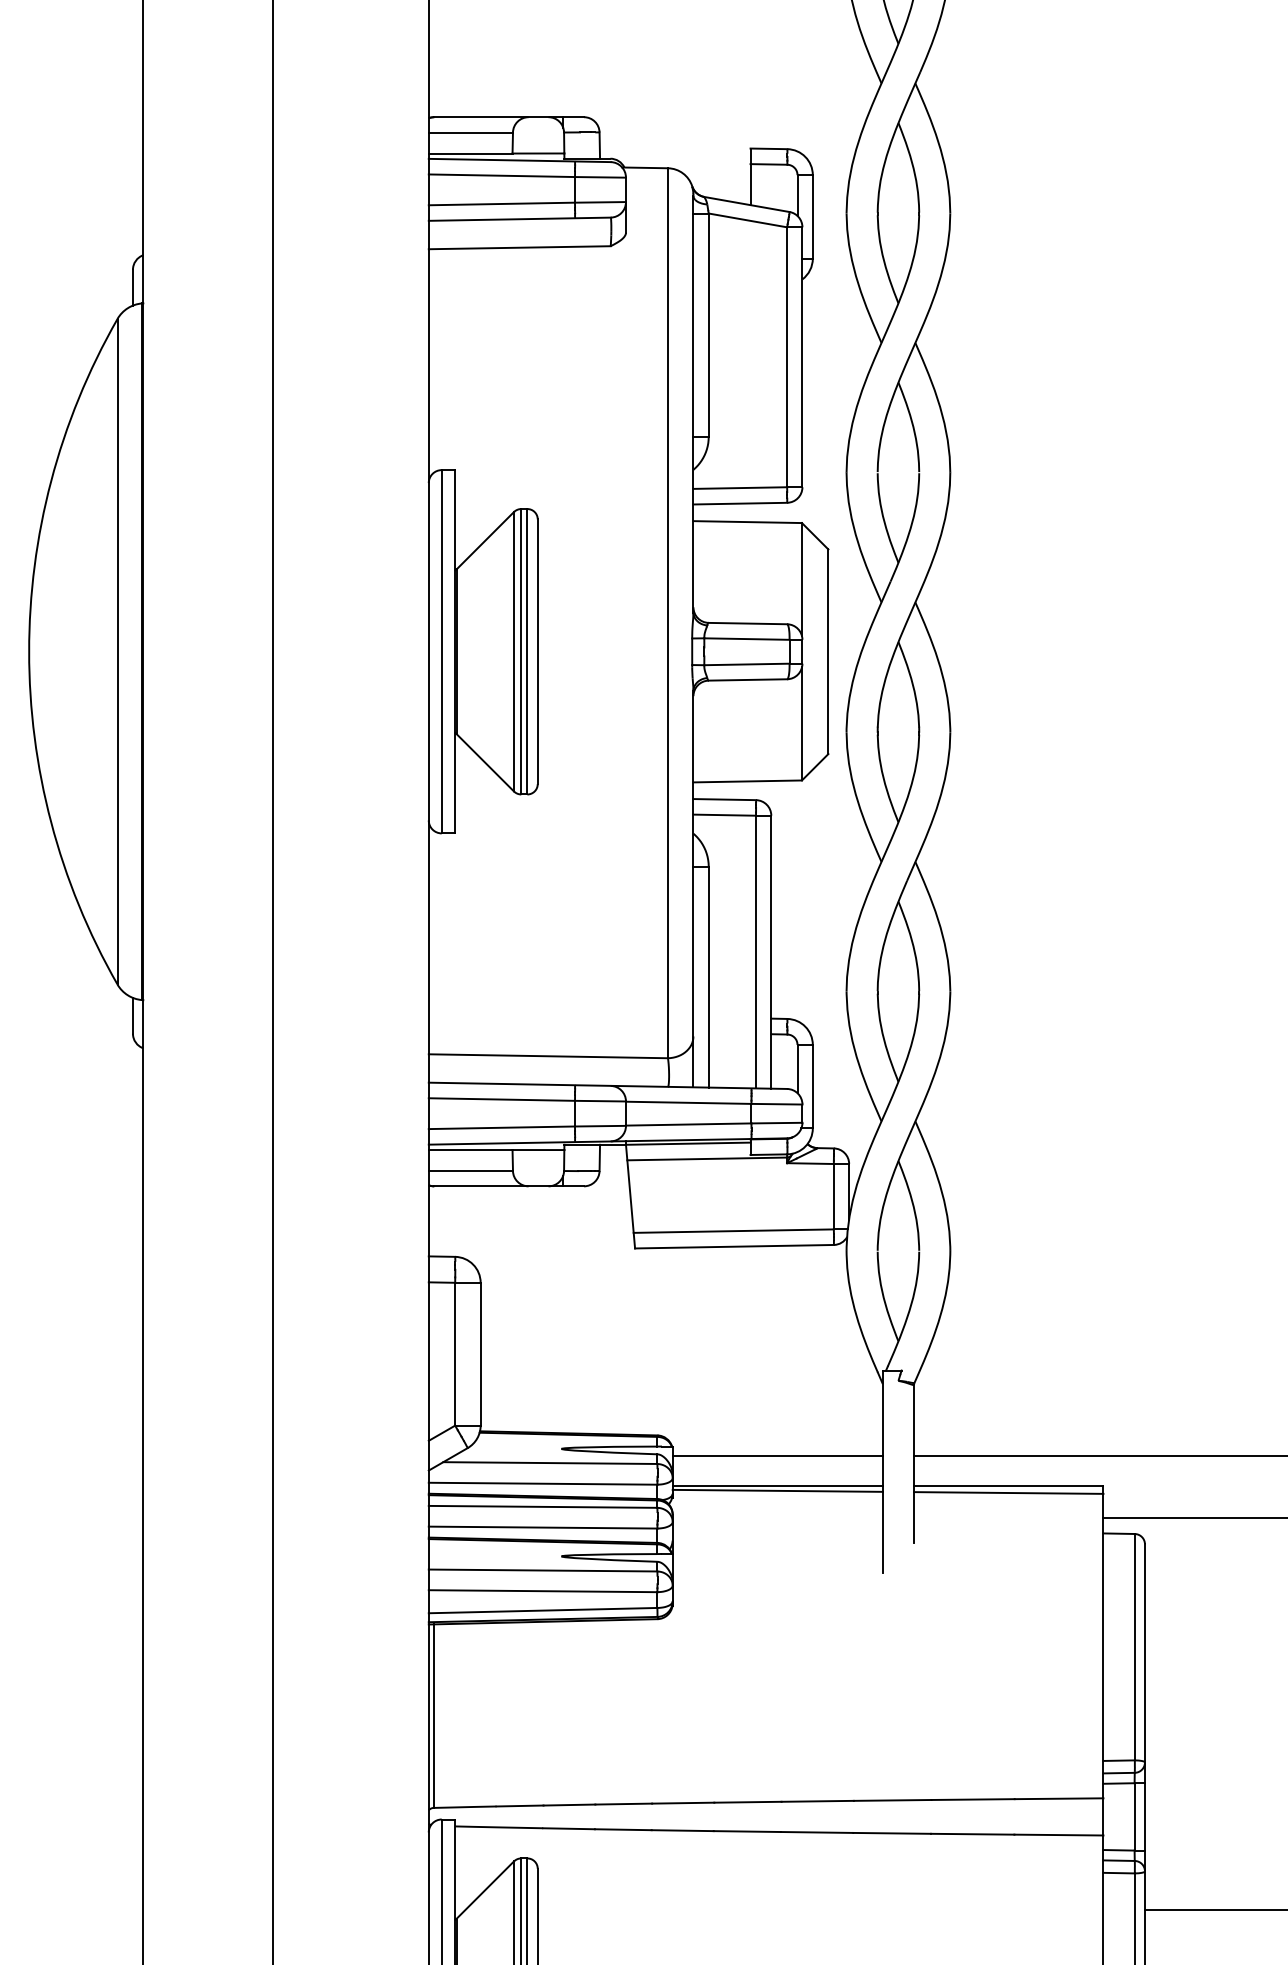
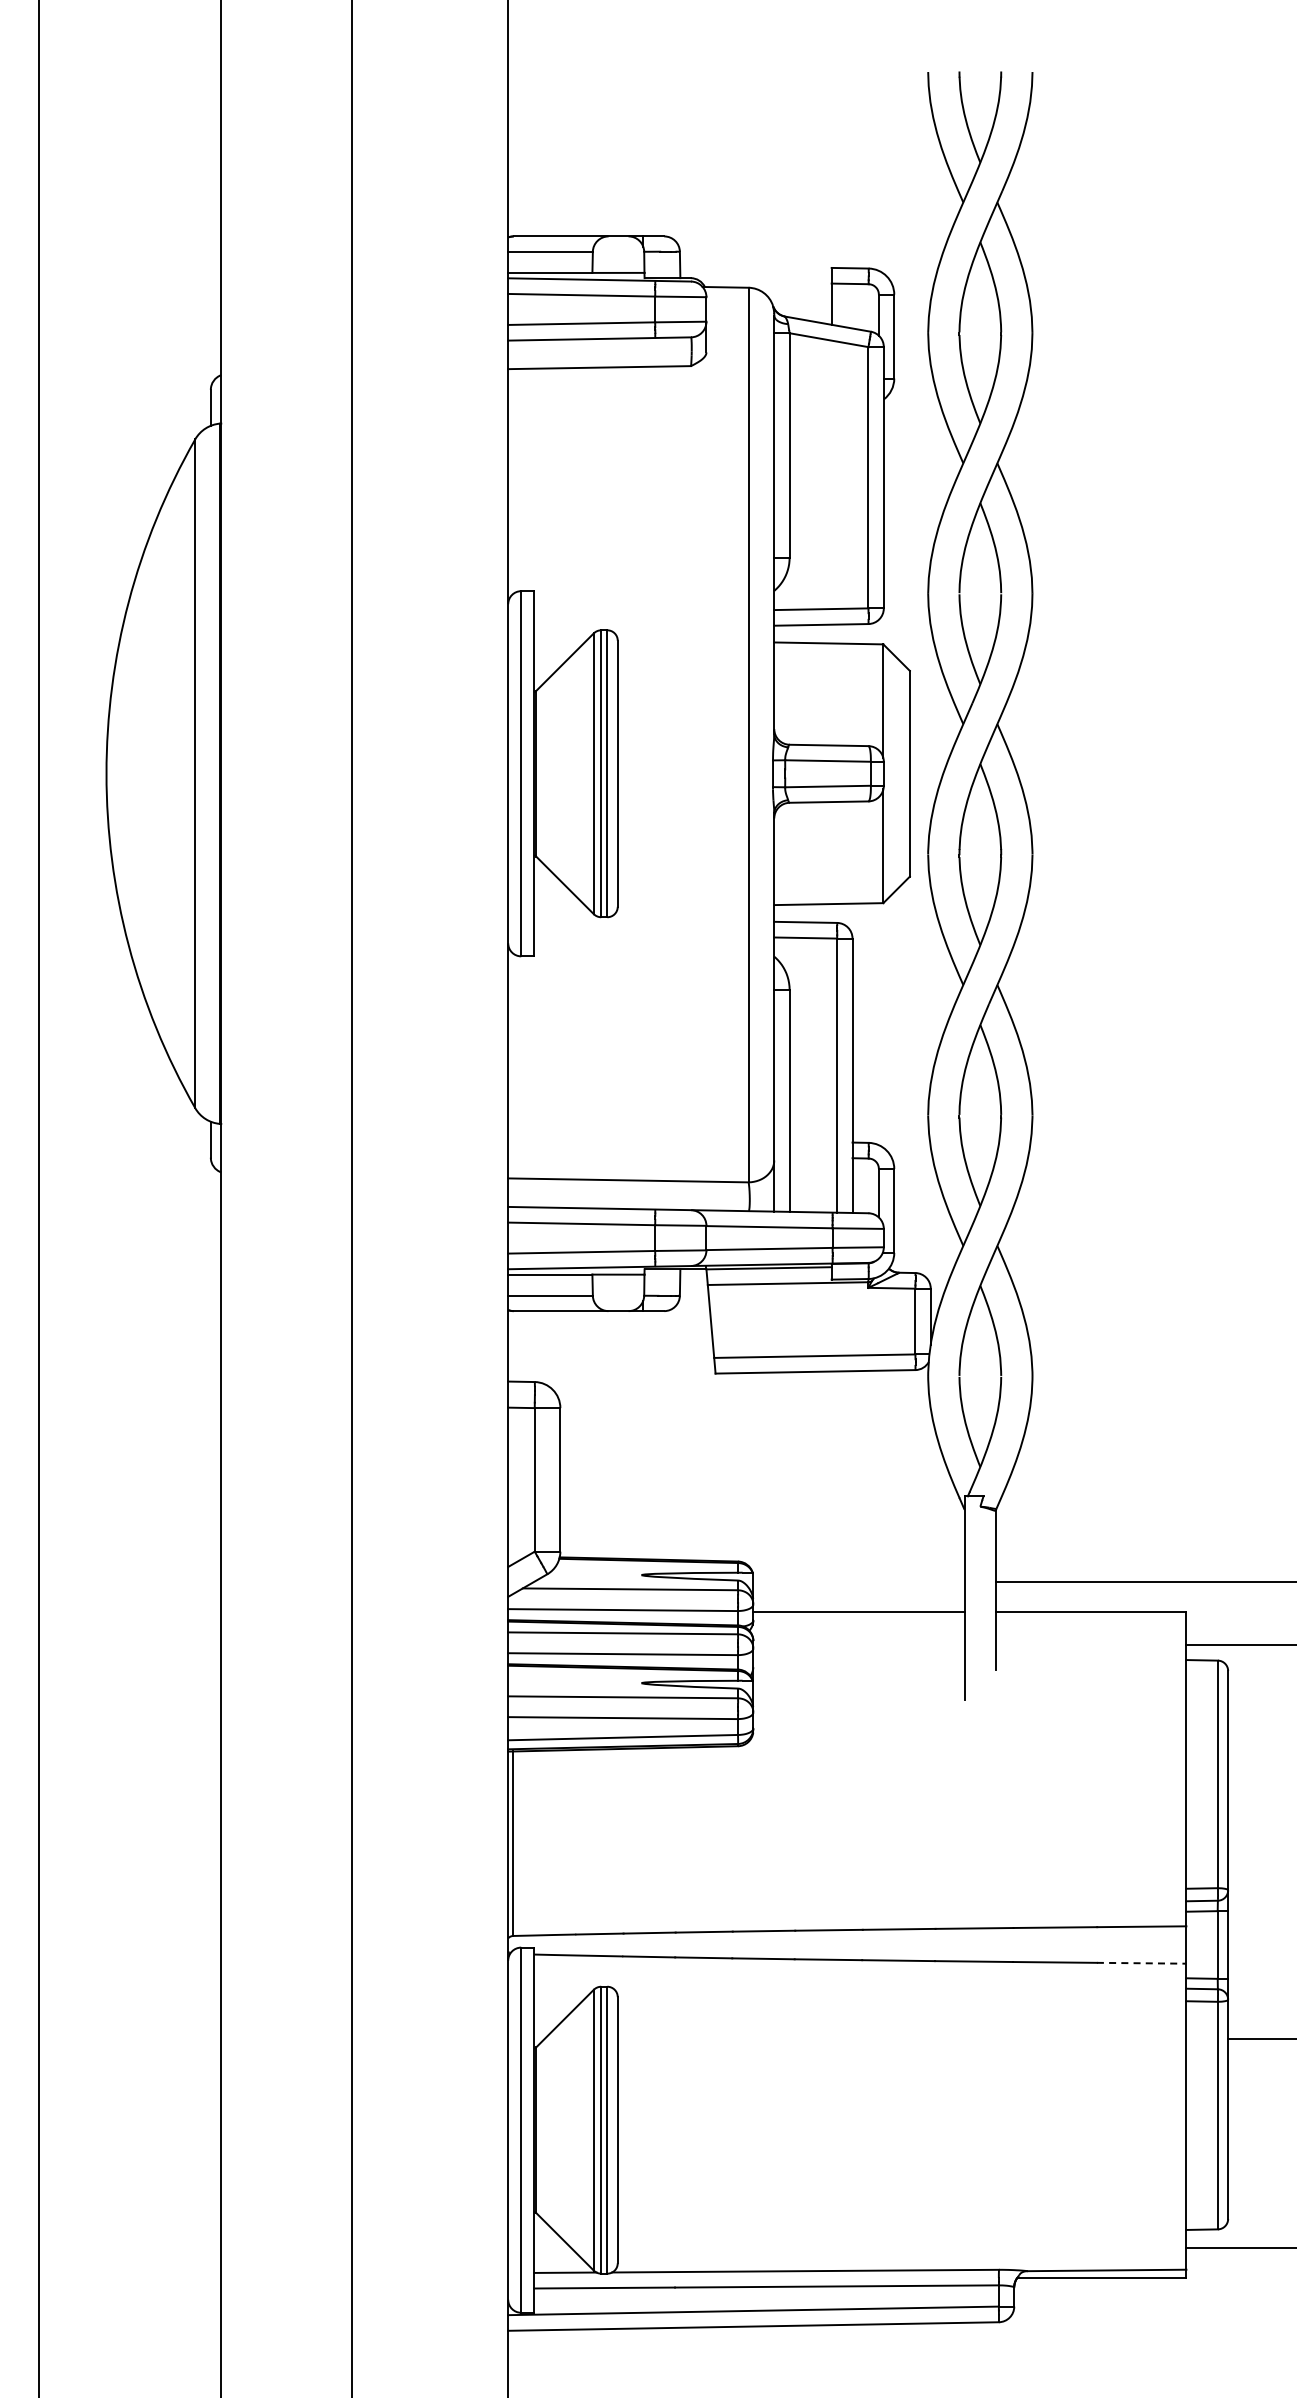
line: (777, 1456) -> (858, 1582), removed
line: (777, 1491) -> (858, 1617), removed
line: (1009, 1493) -> (1091, 1619), removed
line: (1058, 1835) -> (1141, 1963), solid -> dashed

